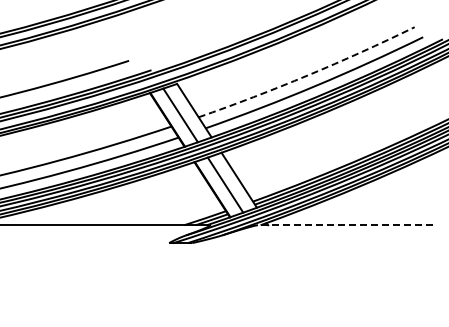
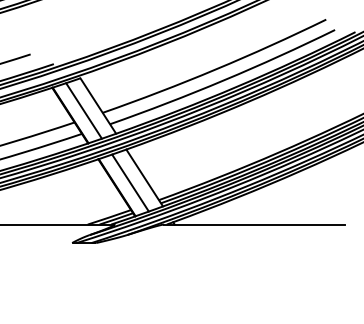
arc: (307, 75) -> (215, 69), dashed -> solid
line: (344, 225) -> (253, 224), dashed -> solid

